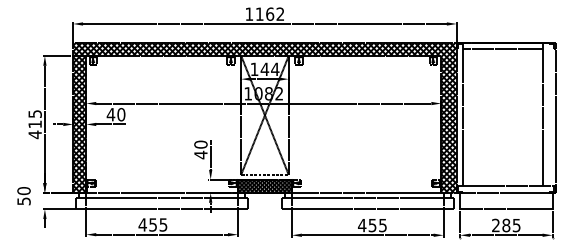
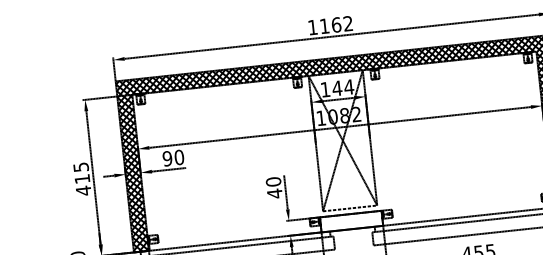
text: (110, 114) -> (166, 158), 40 -> 90
hatch: (264, 185) -> (350, 220), removed

